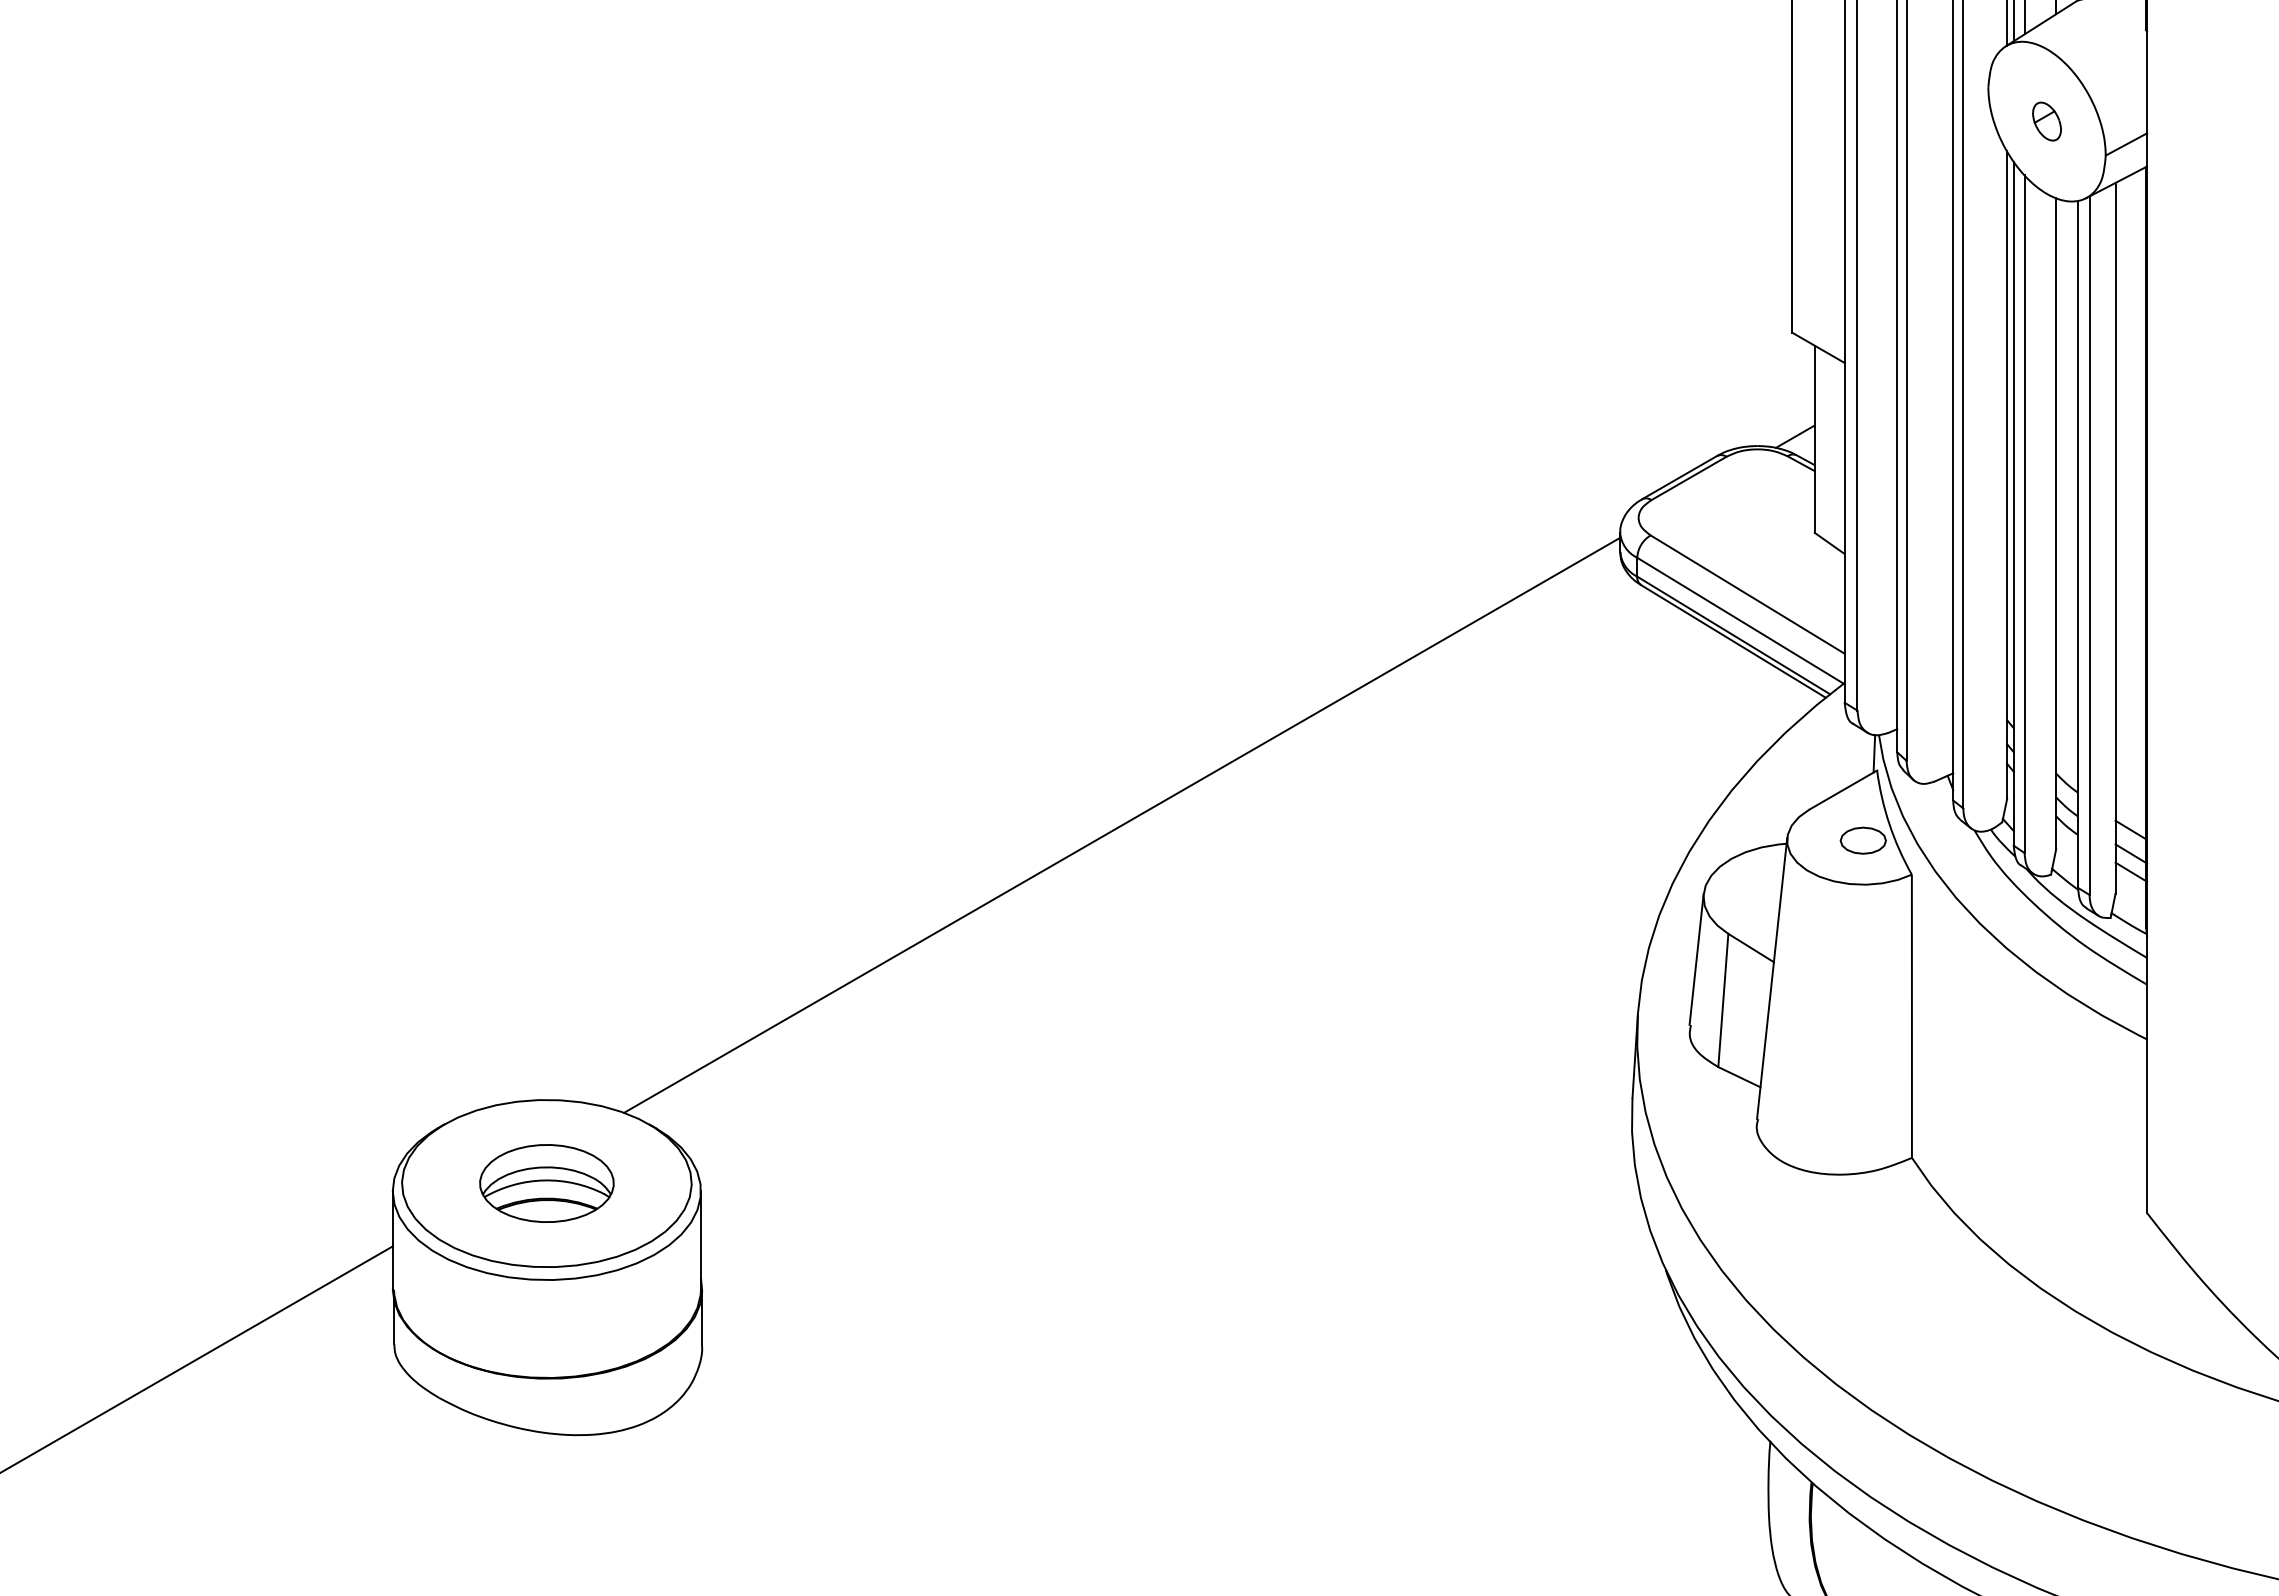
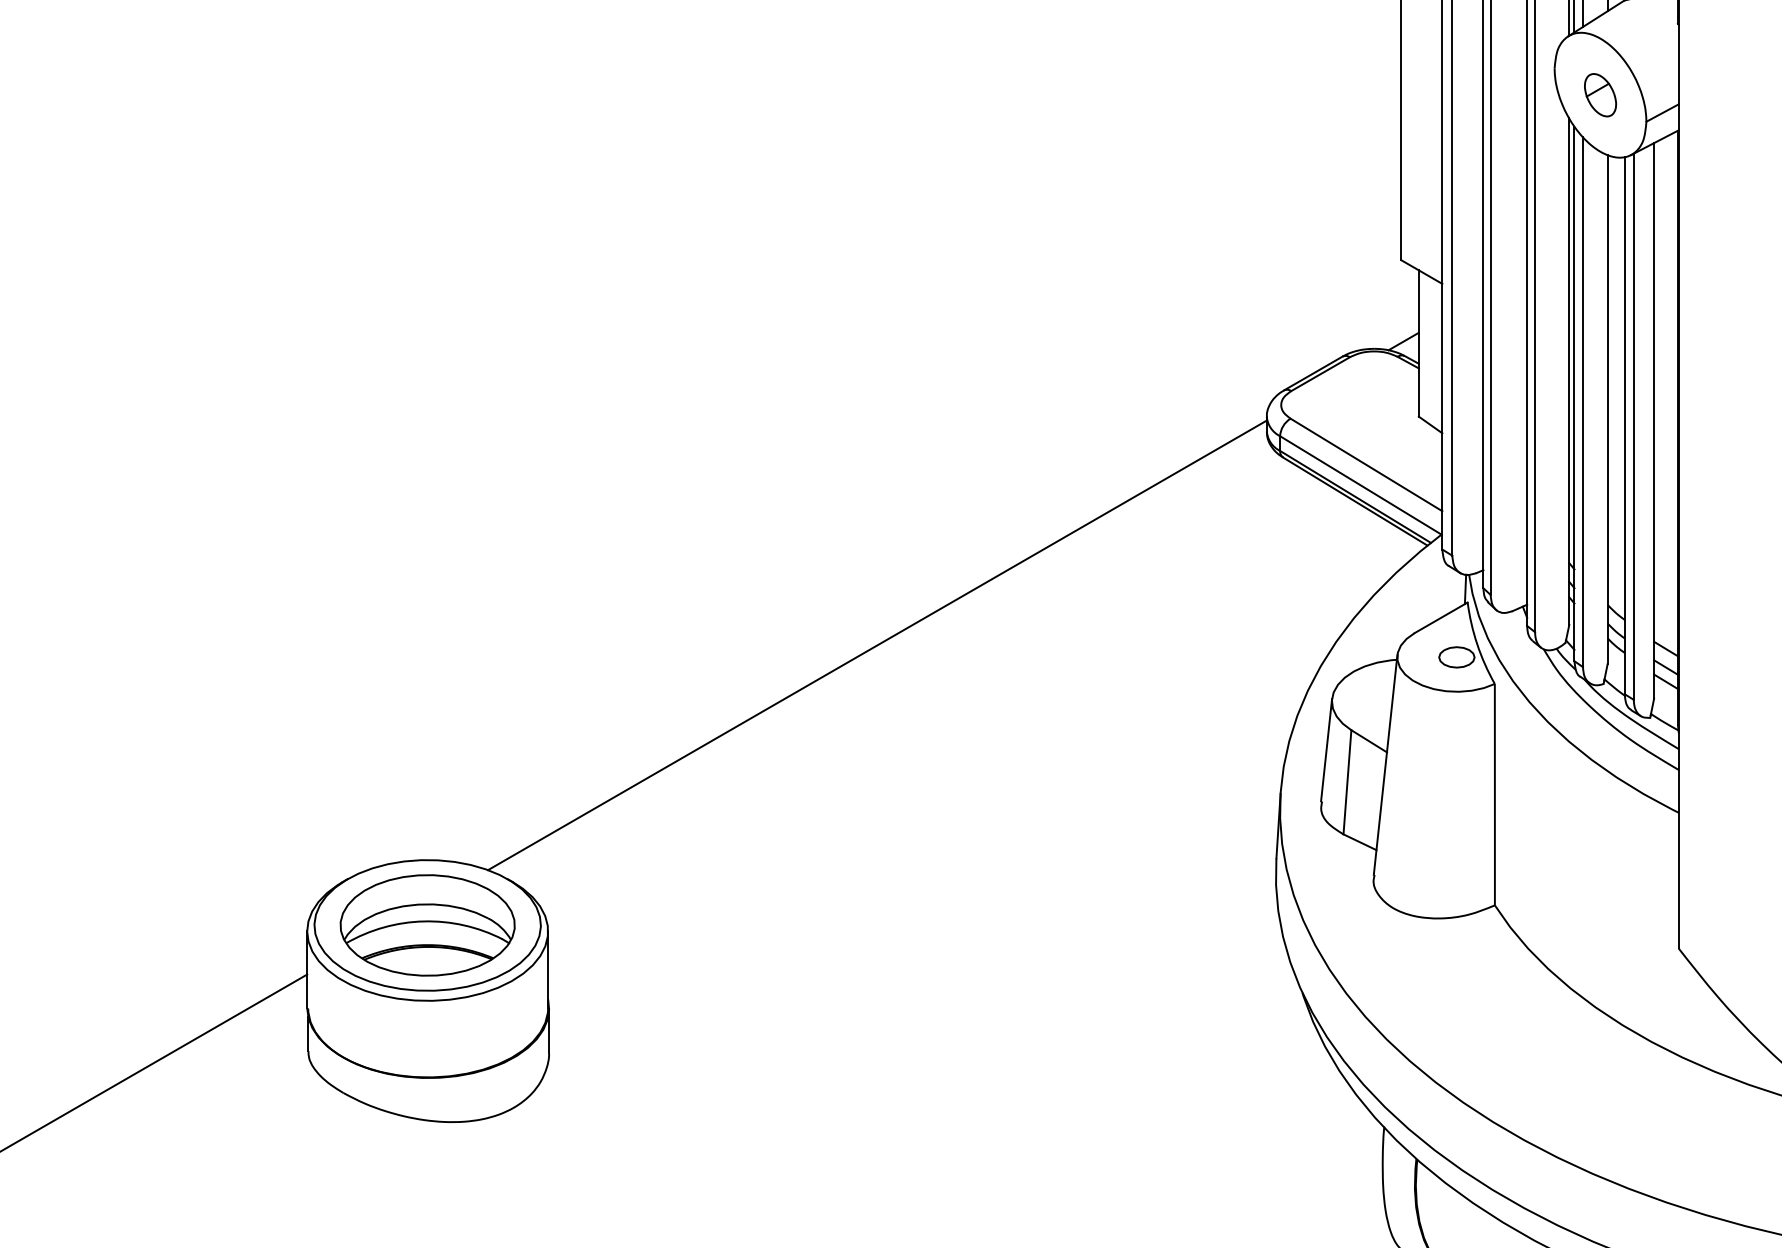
part: (2046, 121) -> (1600, 95), size x1.43
part: (546, 1183) -> (427, 925), size x1.67

